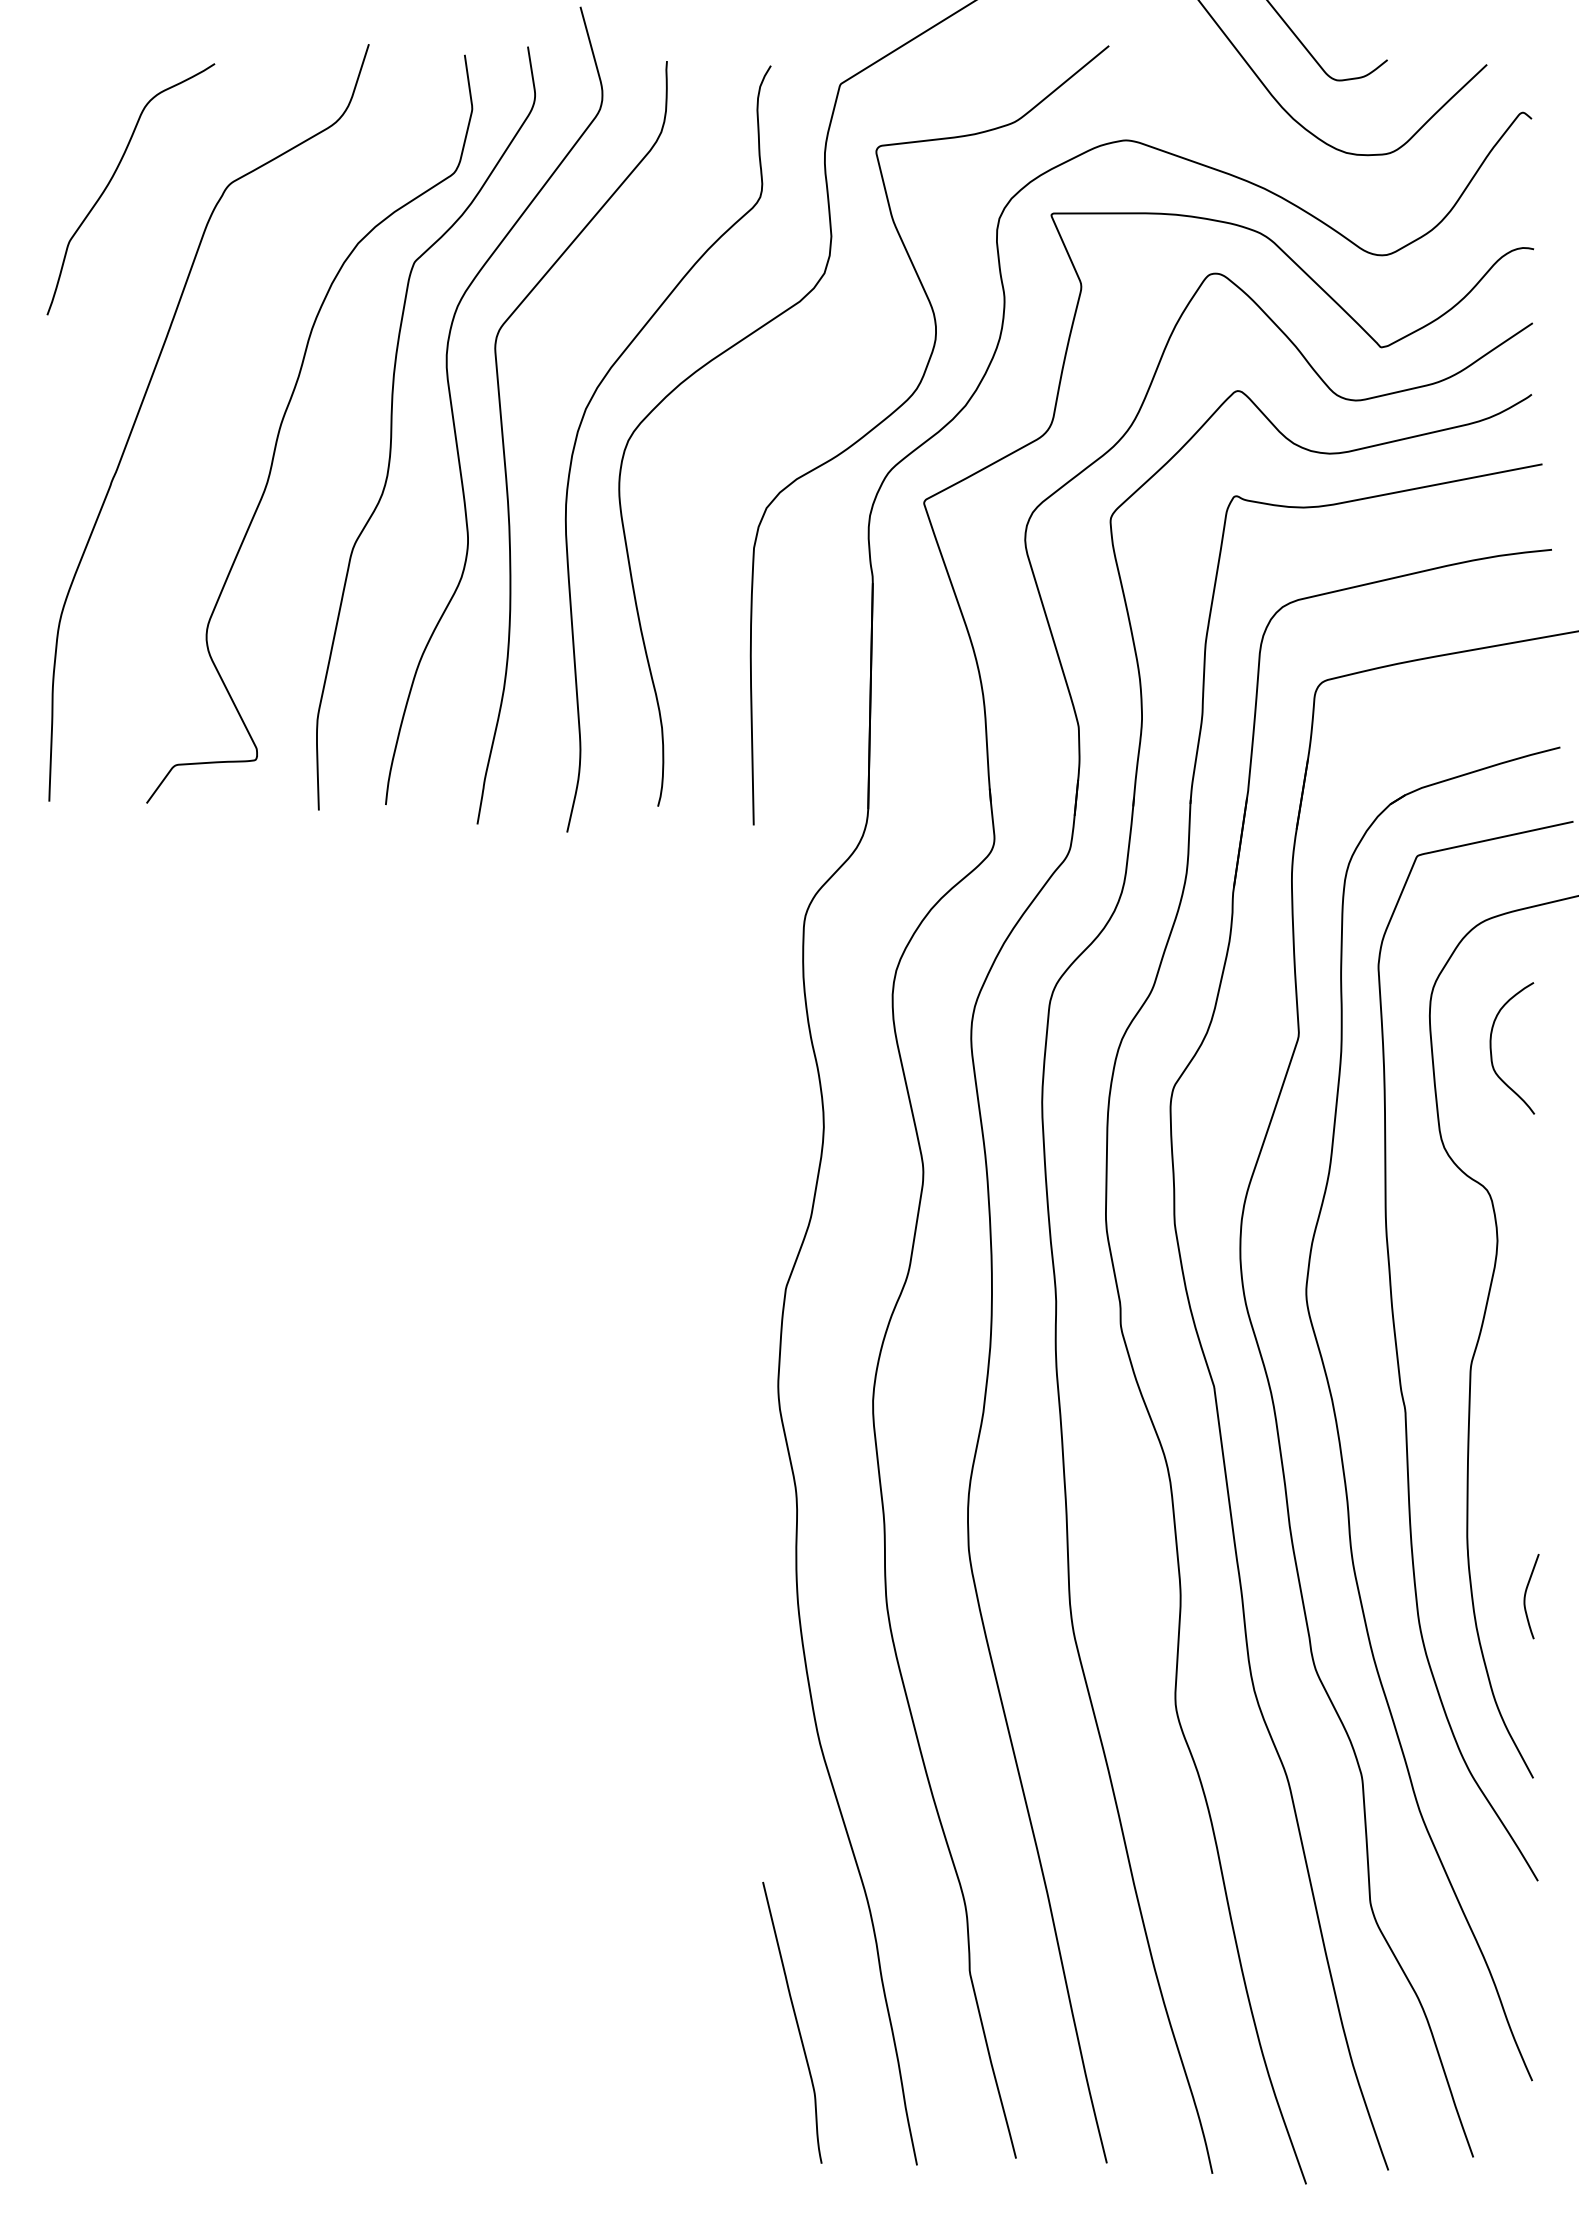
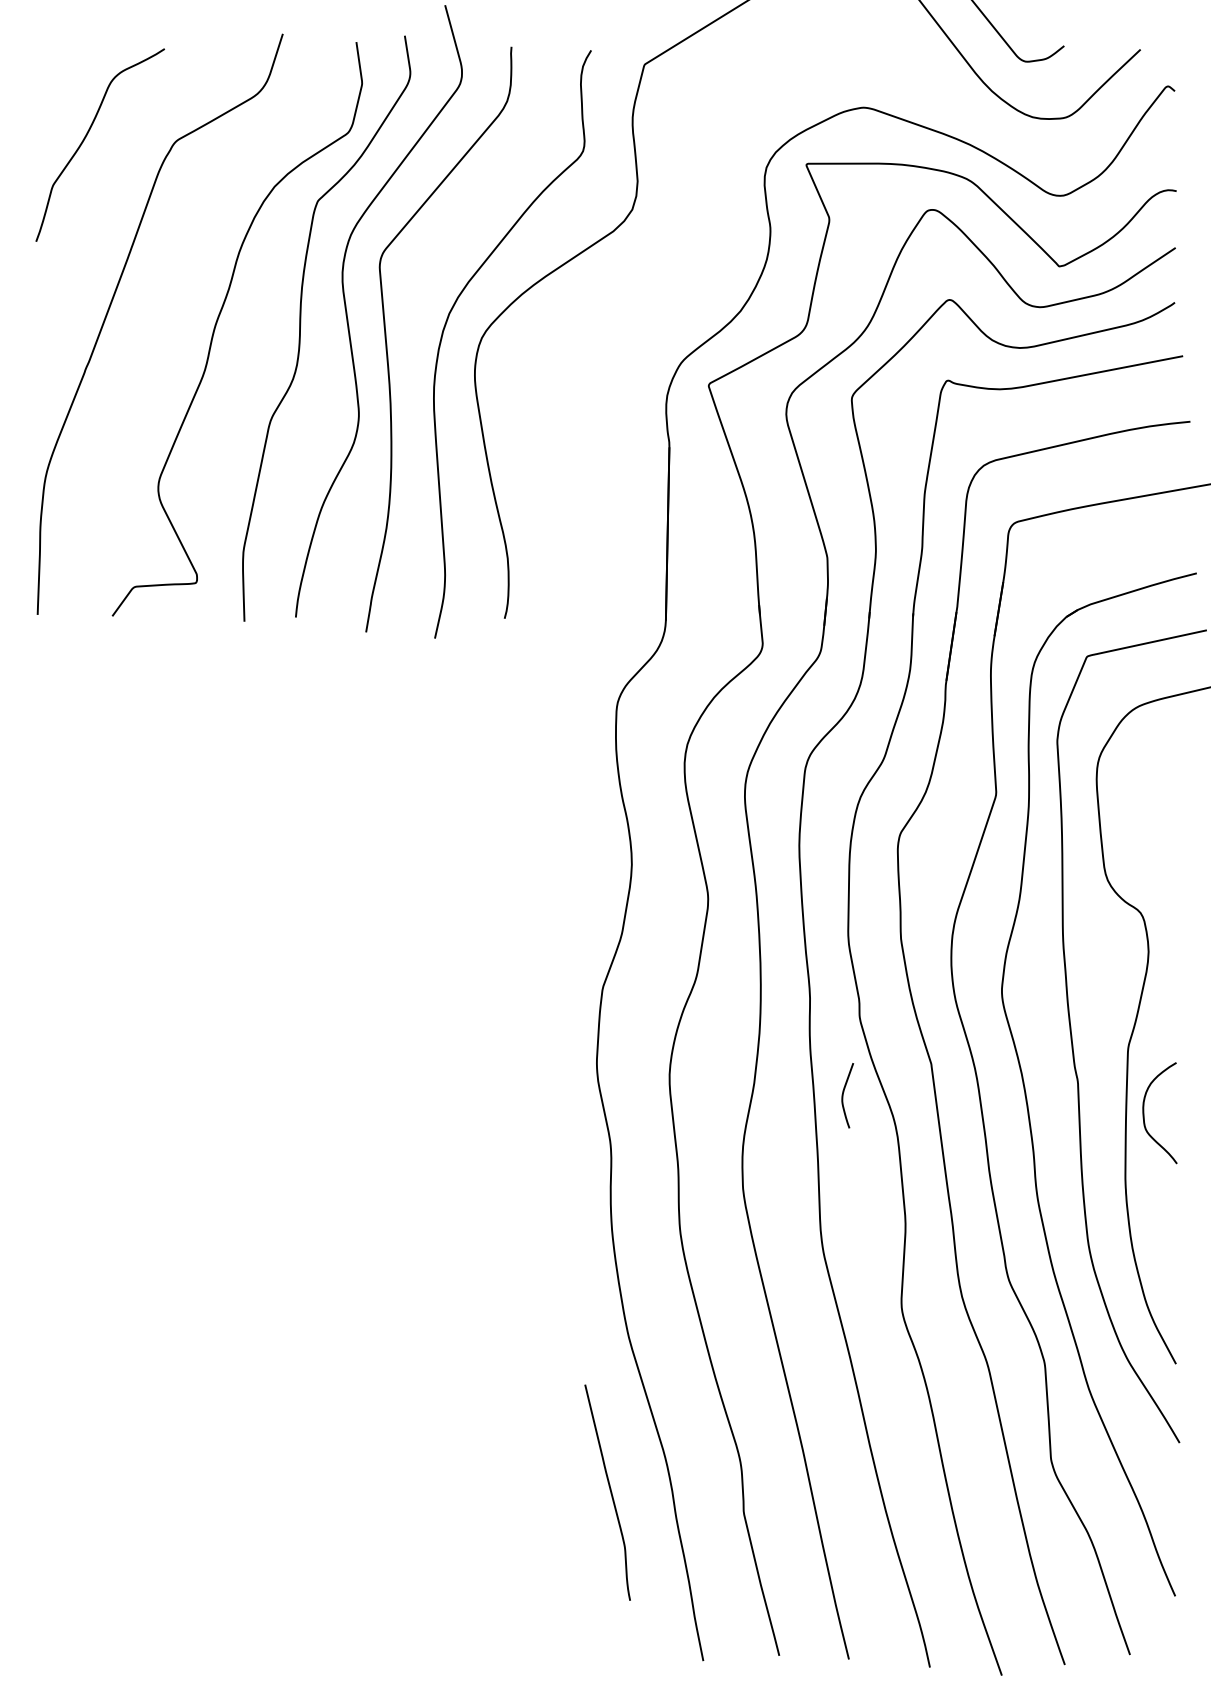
curve: (901, 407) -> (691, 312), removed
curve: (1492, 1048) -> (1144, 1113), moved
curve: (1526, 1596) -> (843, 1095), moved
curve: (794, 2019) -> (609, 1490), moved

